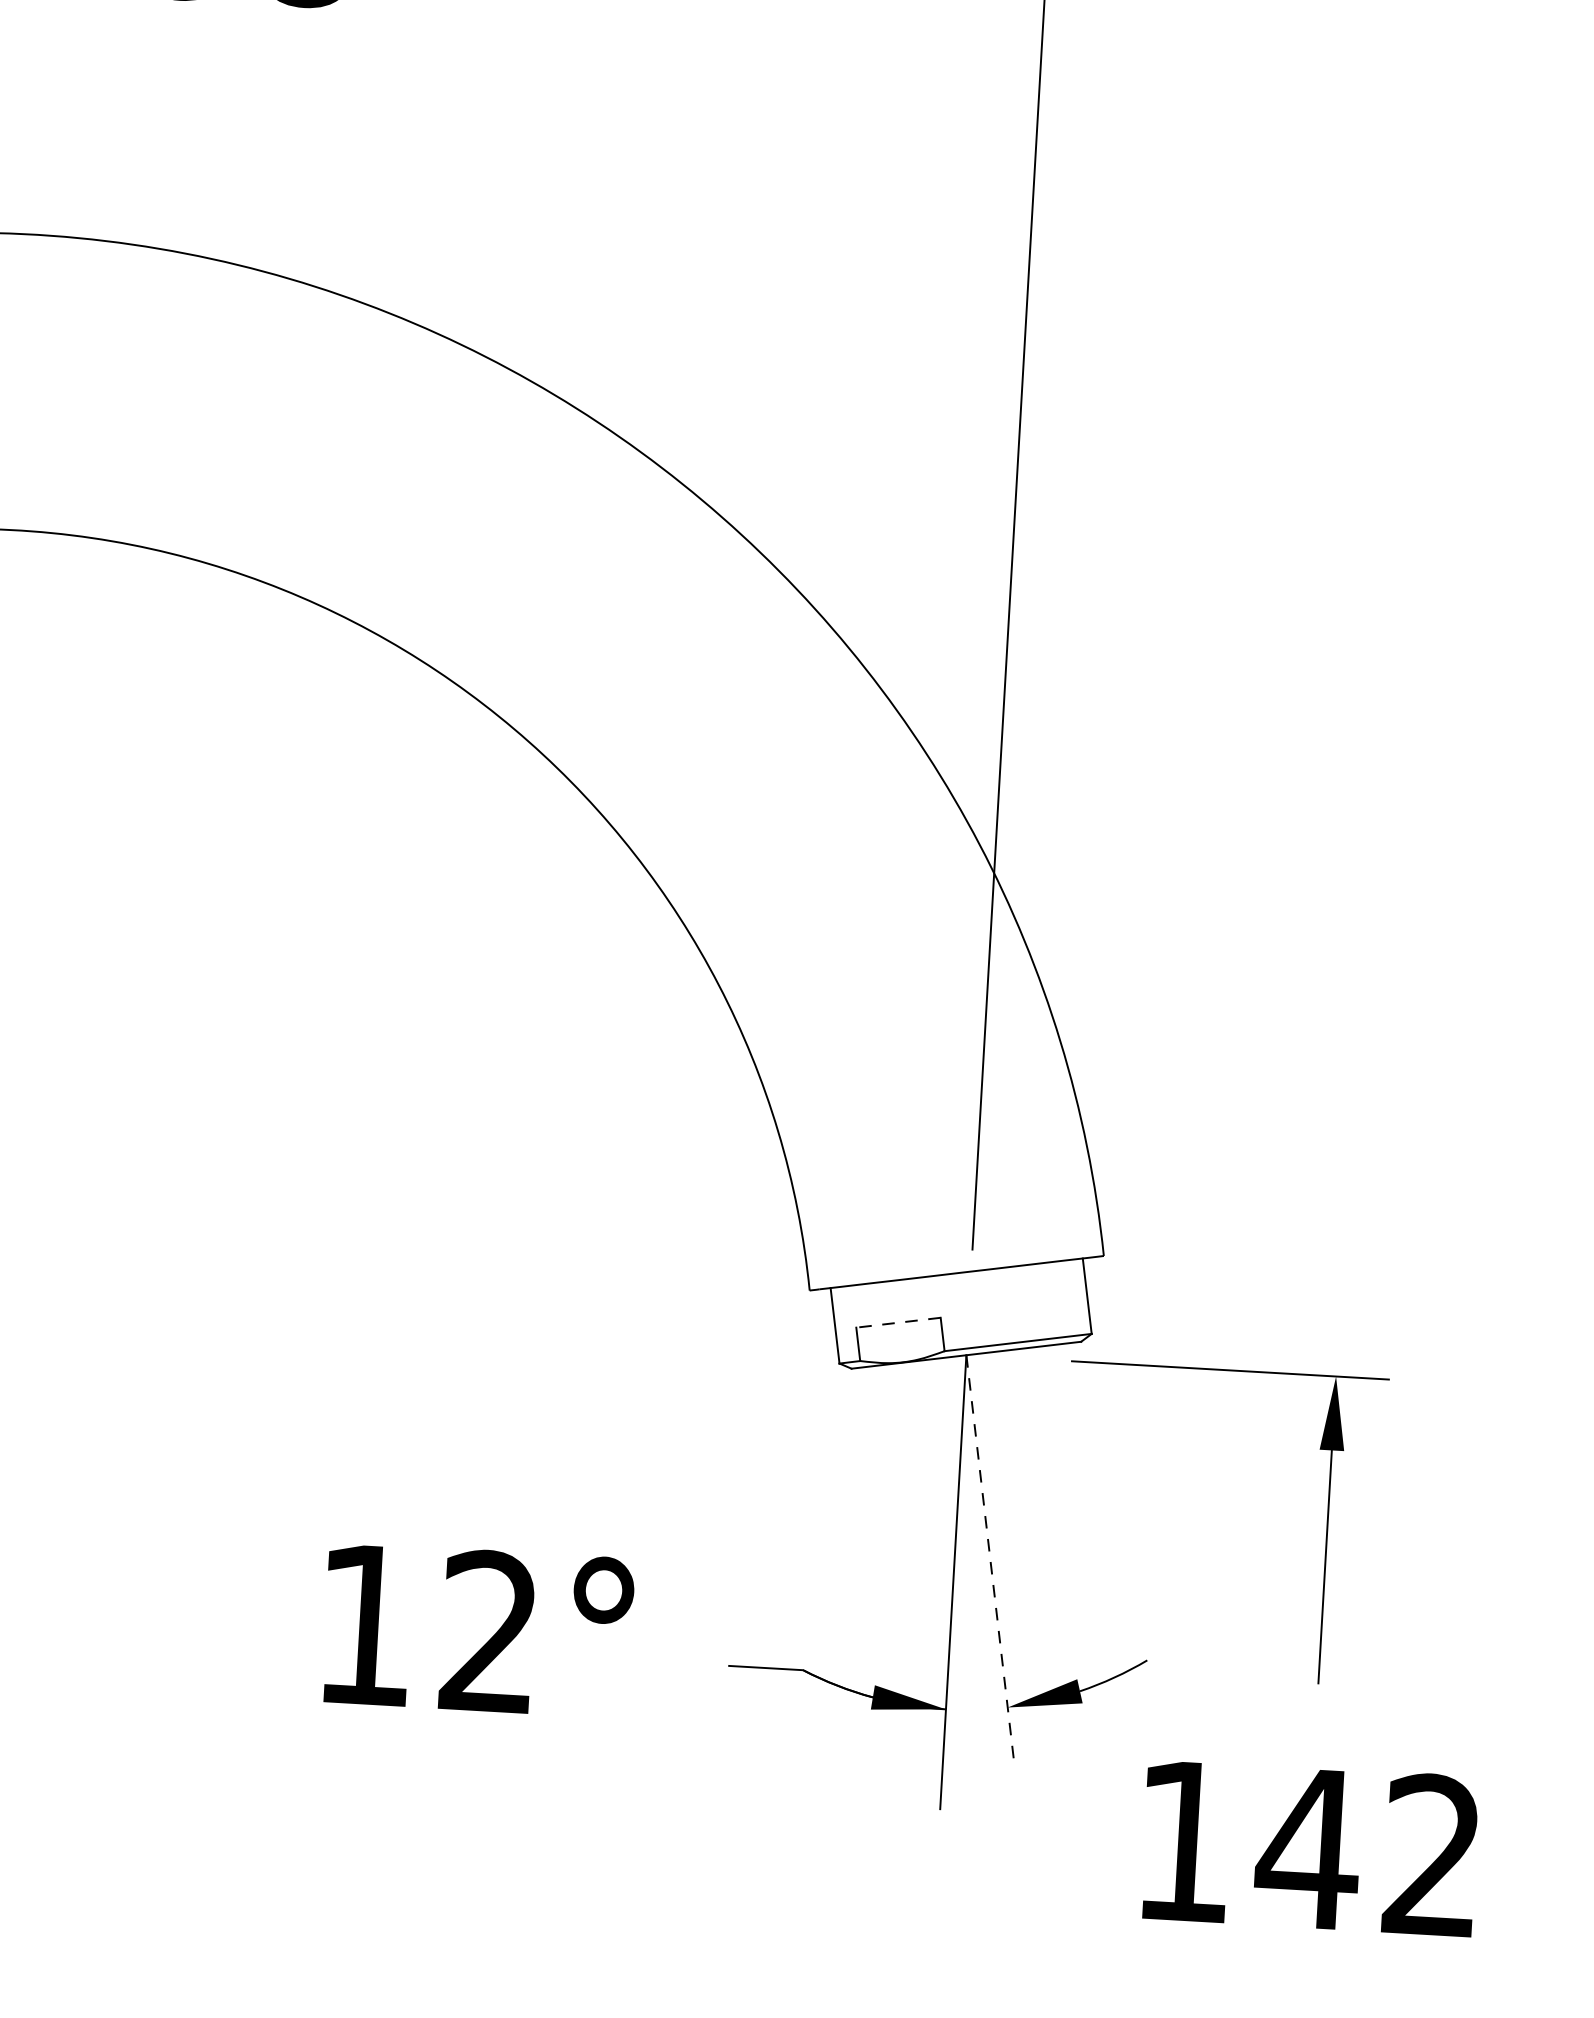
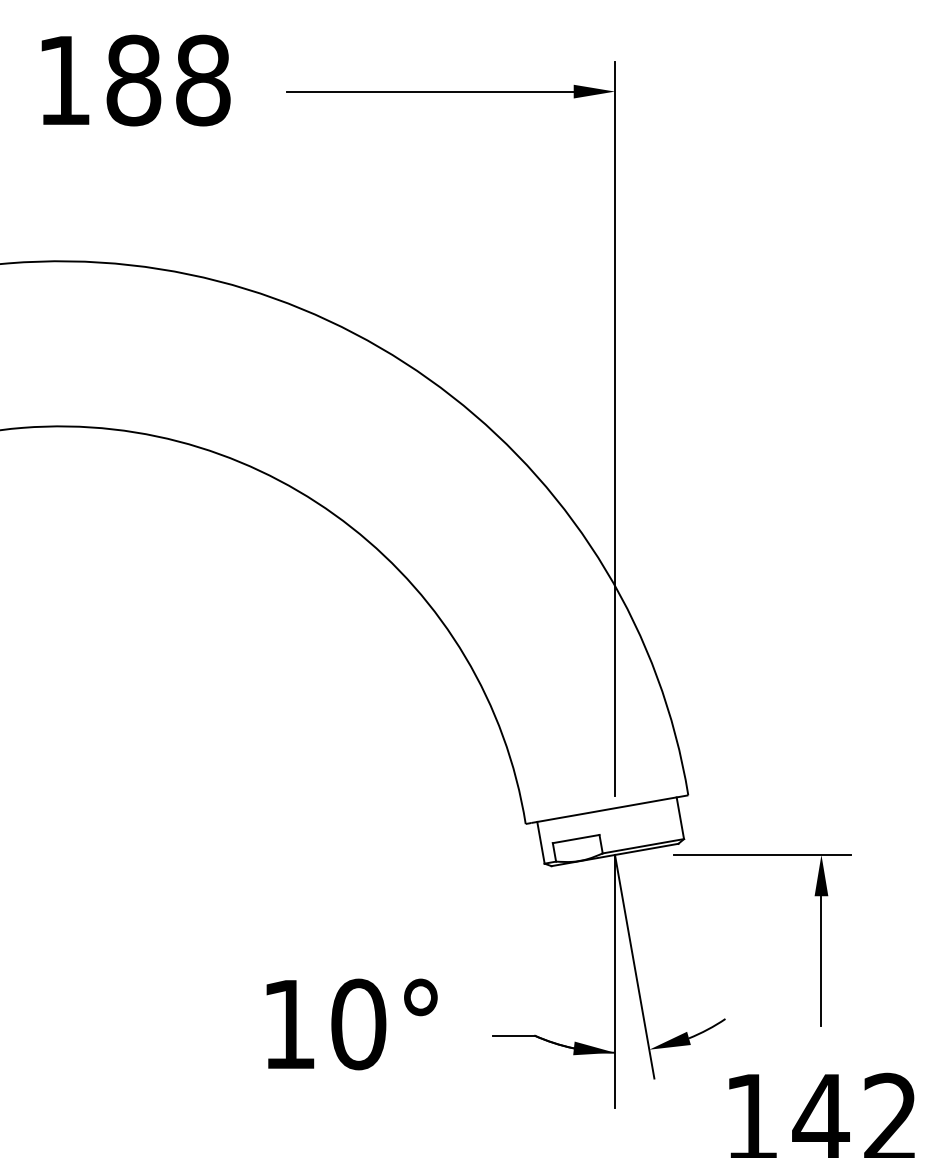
line: (899, 1323) -> (576, 839), dashed -> solid
line: (989, 1556) -> (634, 966), dashed -> solid
text: (489, 1632) -> (358, 1024), 12° -> 10°

